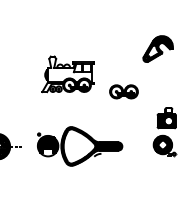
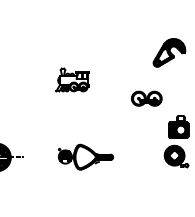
part: (67, 74) -> (72, 80), size x0.6
part: (123, 91) -> (146, 98), moved
part: (80, 146) -> (86, 157), size x0.6

